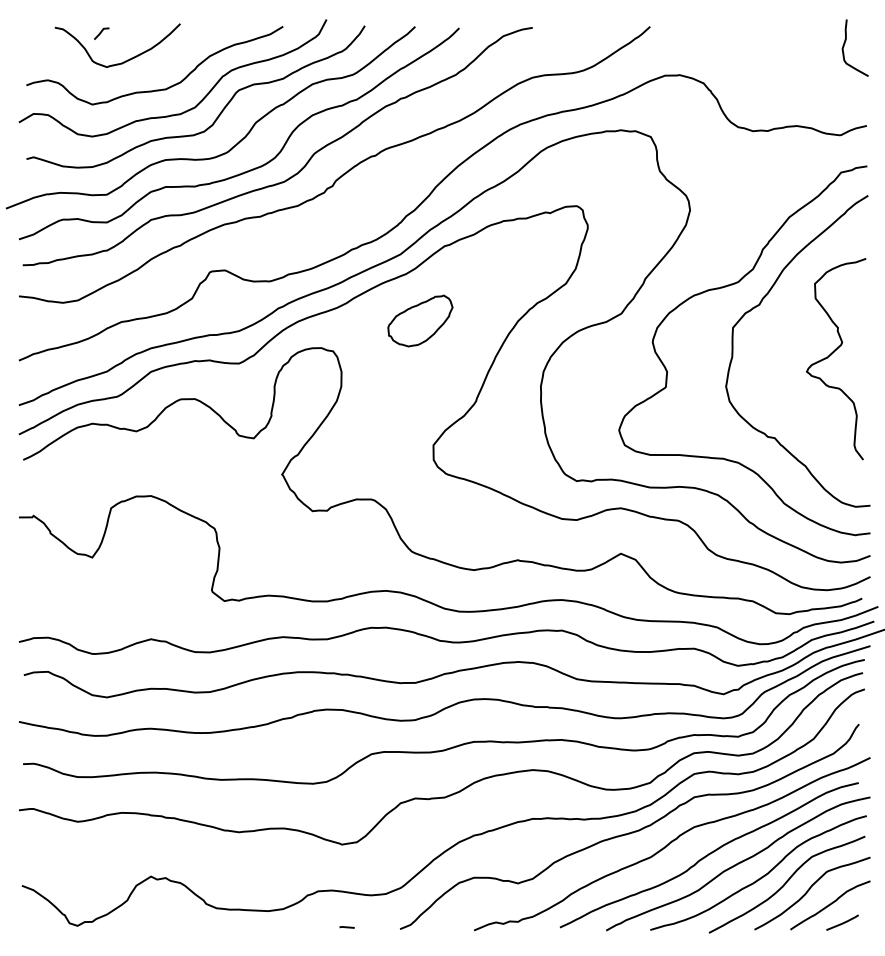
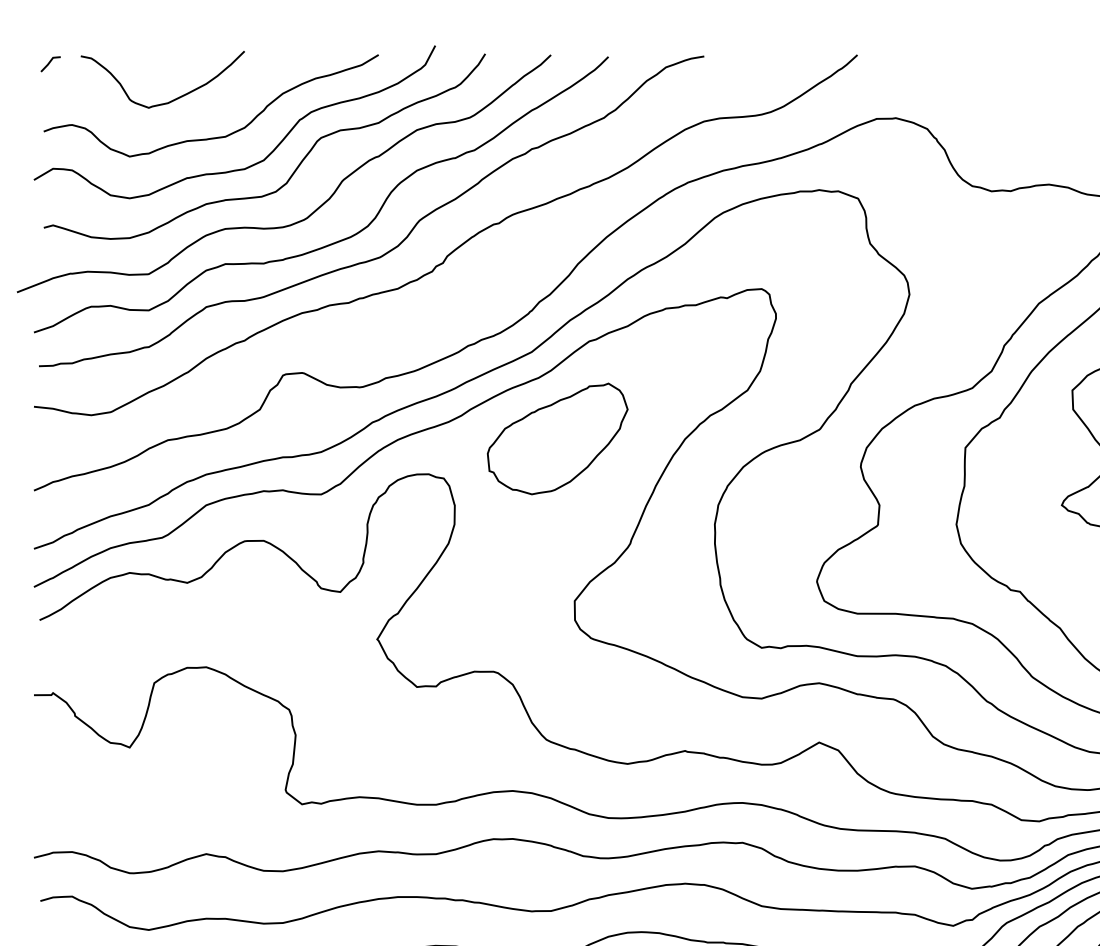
line: (101, 33) -> (50, 63), moved
part: (420, 320) -> (557, 438), size x1.67

